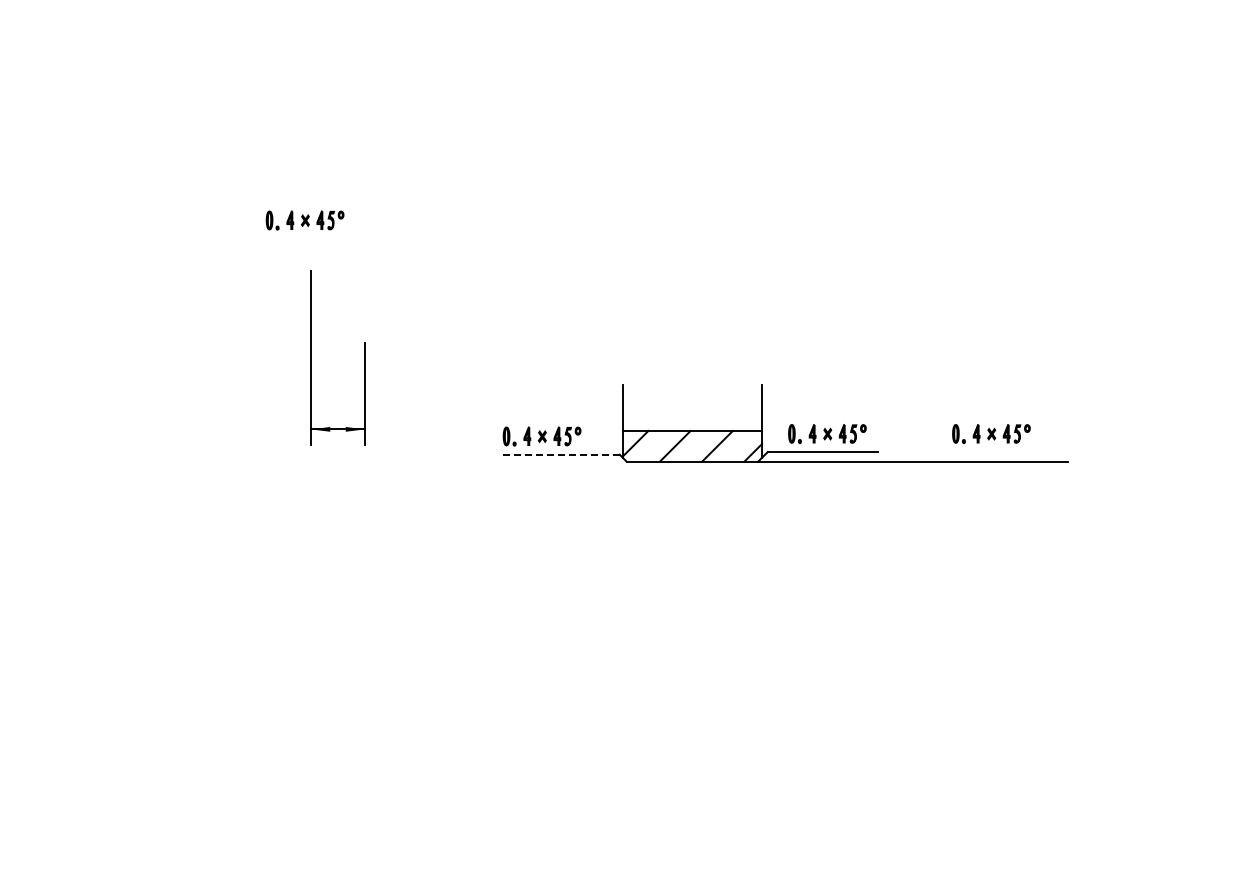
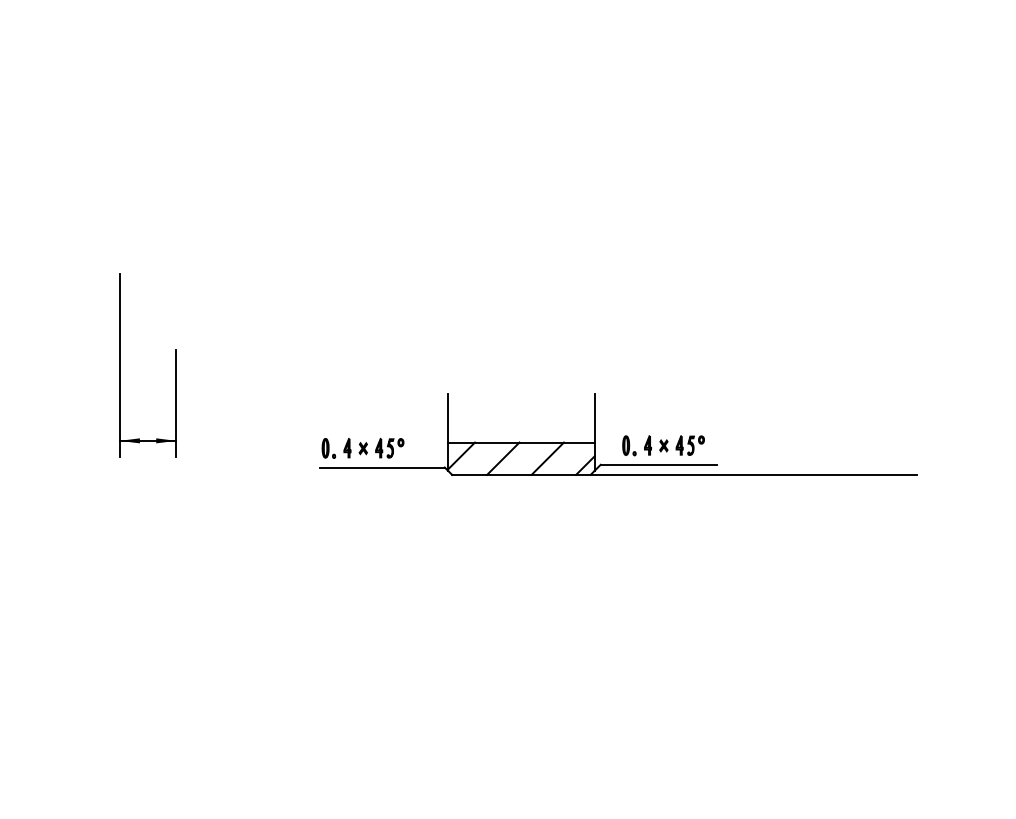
part: (304, 220) -> (112, 220), removed
part: (991, 433) -> (836, 445), removed
line: (559, 454) -> (381, 467), dashed -> solid

